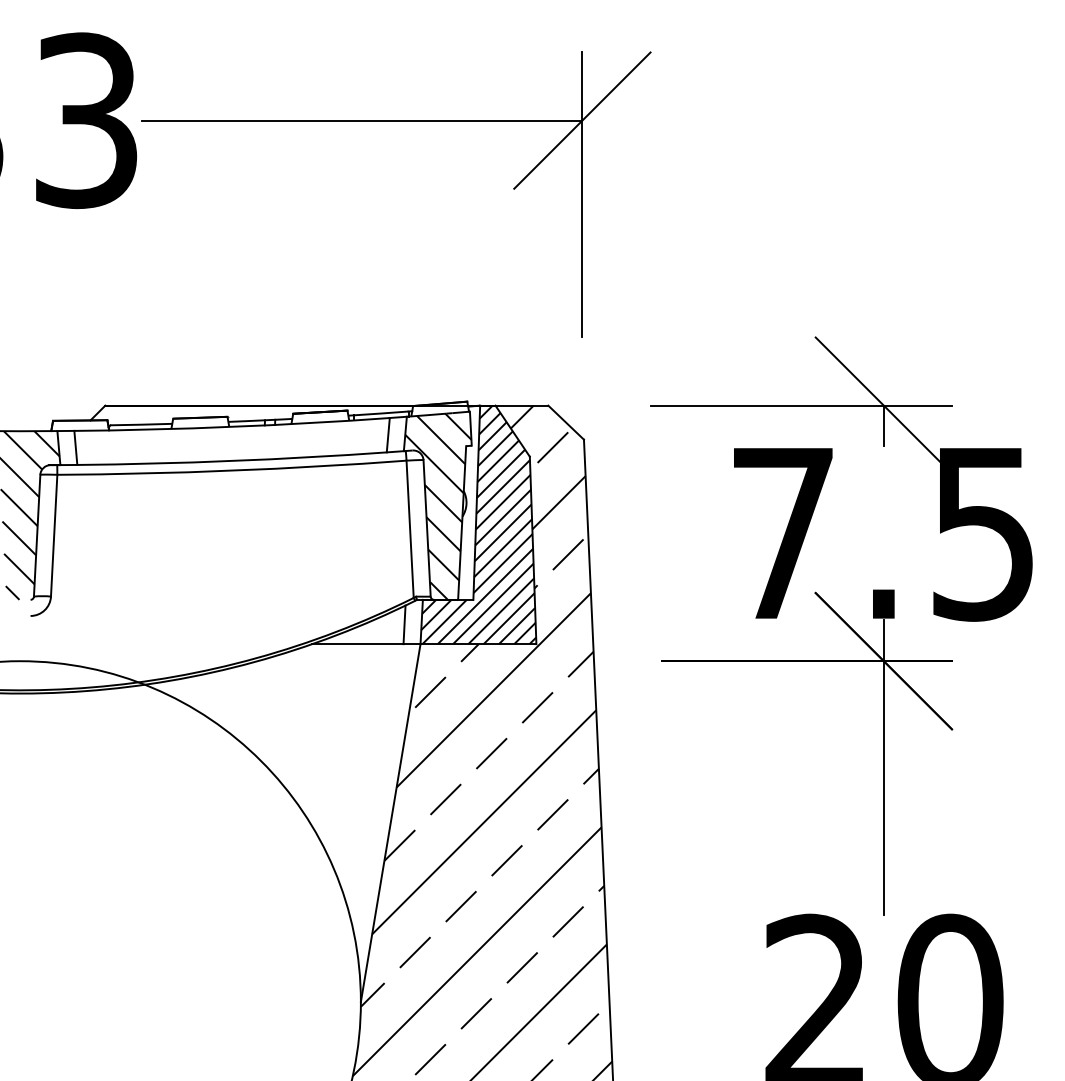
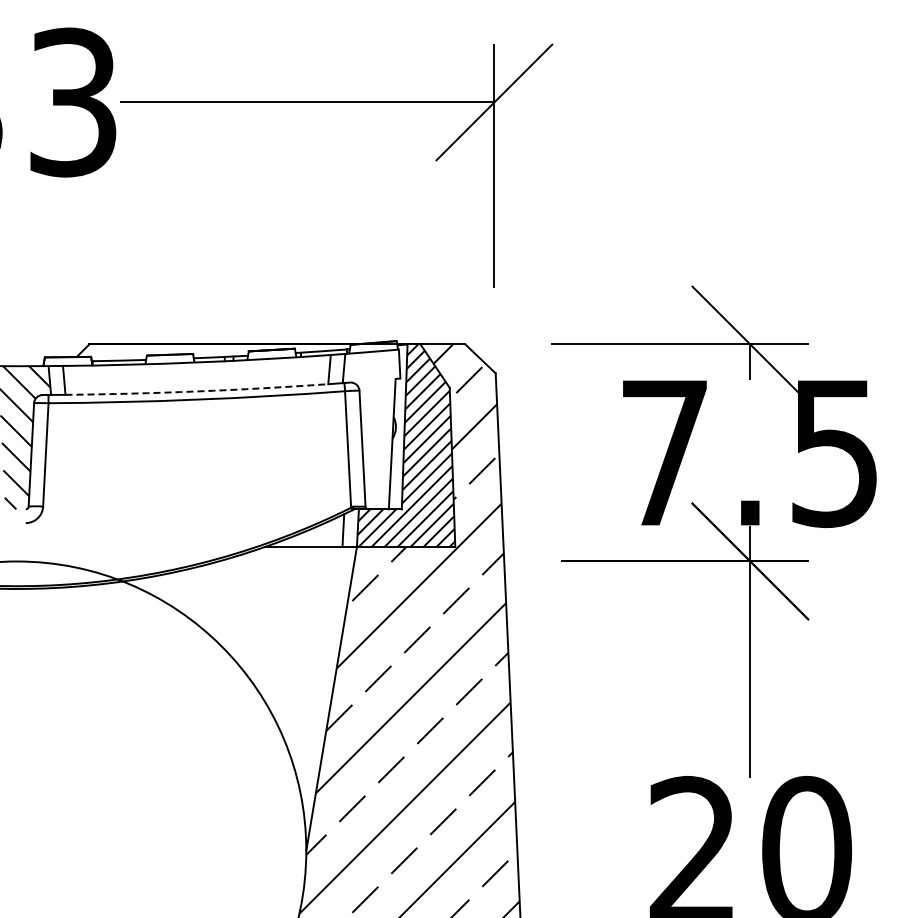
arc: (231, 461) -> (196, 391), solid -> dashed
hatch: (437, 506) -> (371, 430), removed

